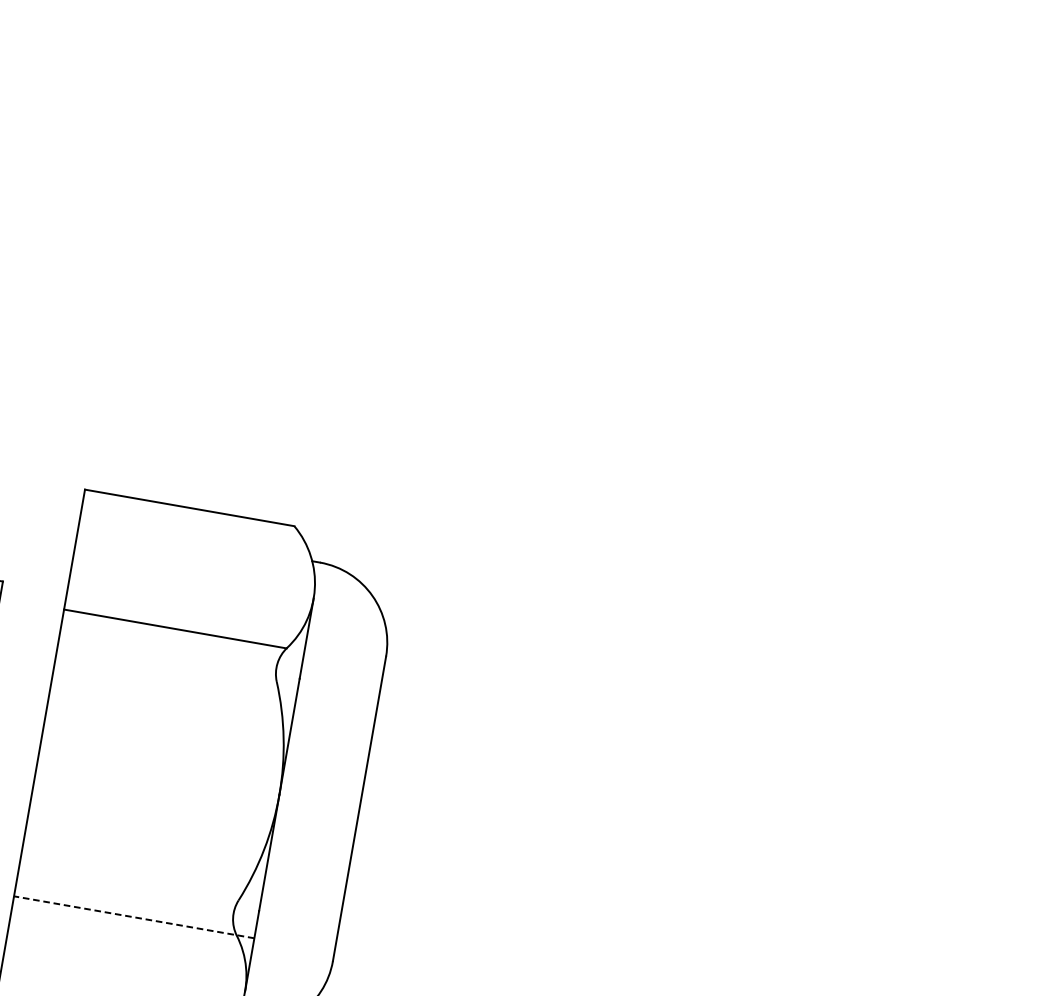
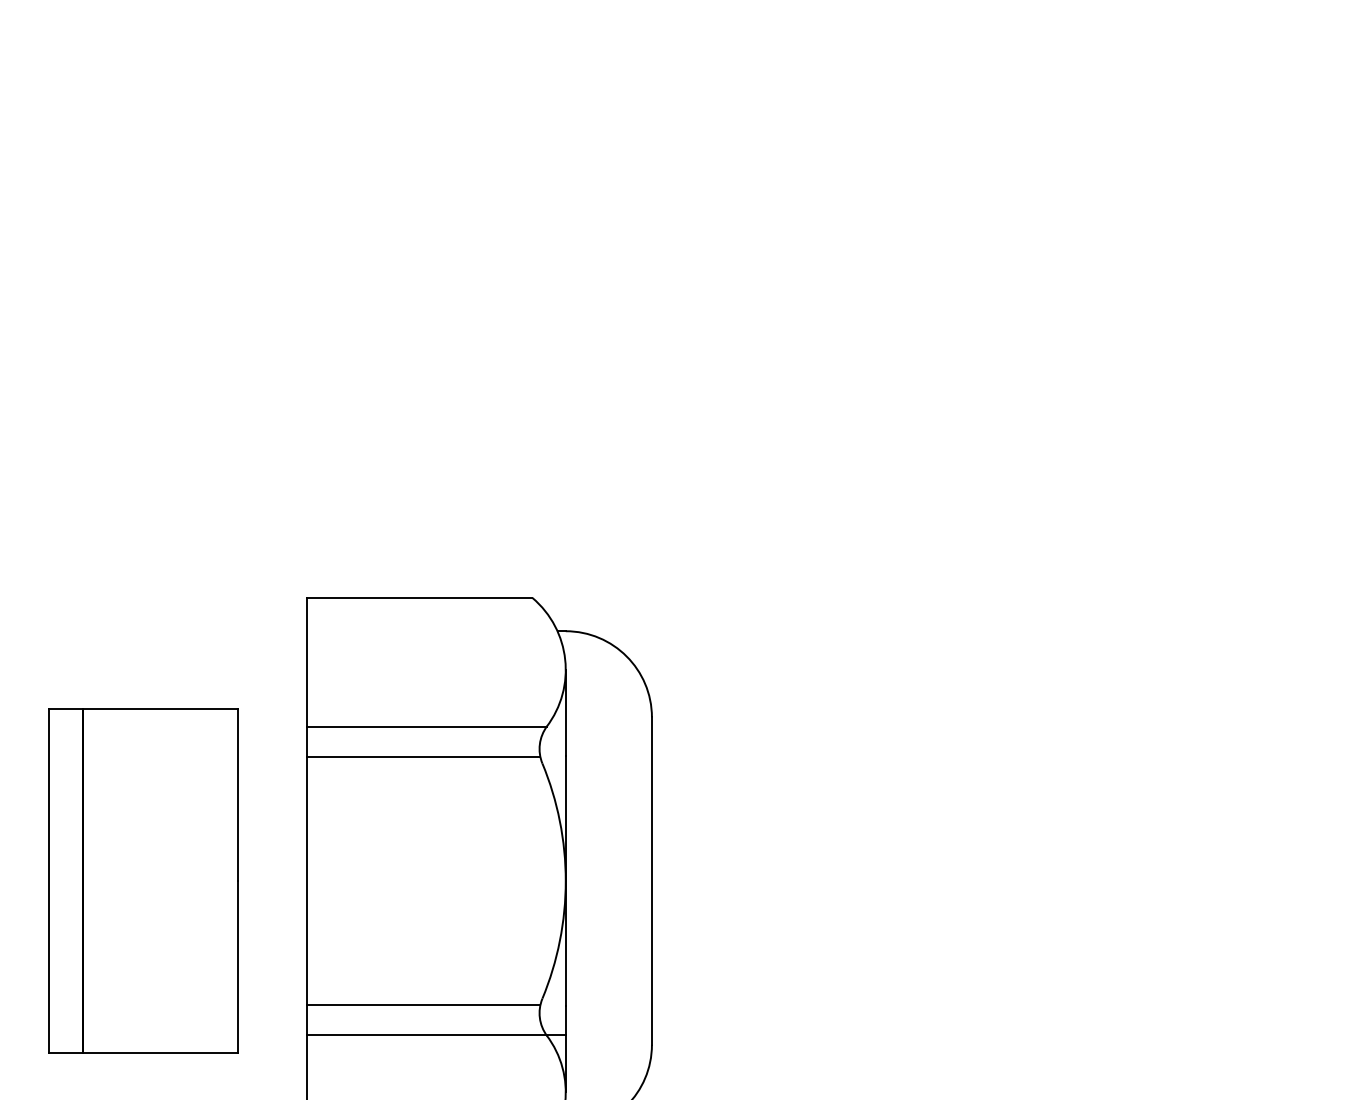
line: (167, 655) -> (423, 756), added
line: (126, 887) -> (423, 1005), added
line: (134, 917) -> (436, 1035), dashed -> solid

